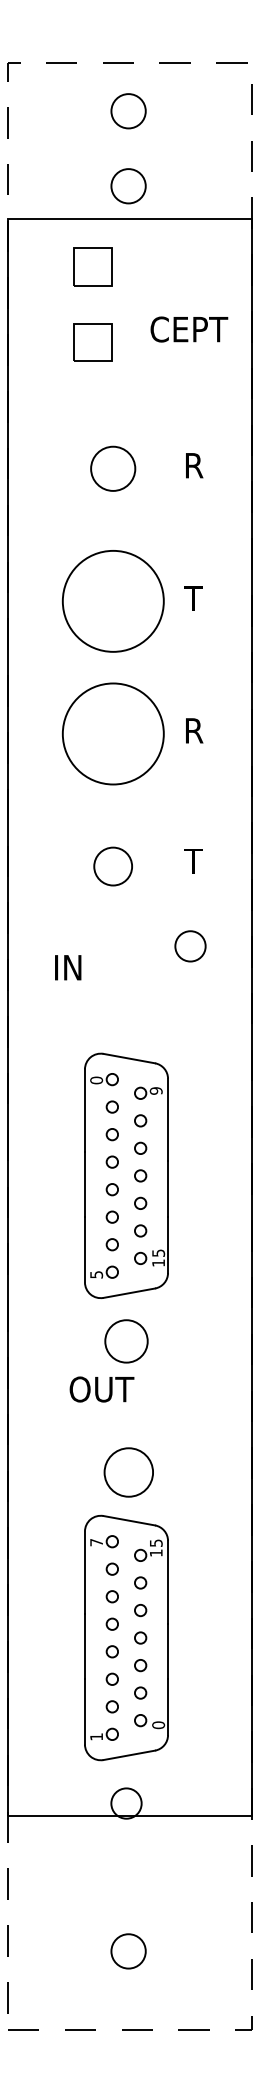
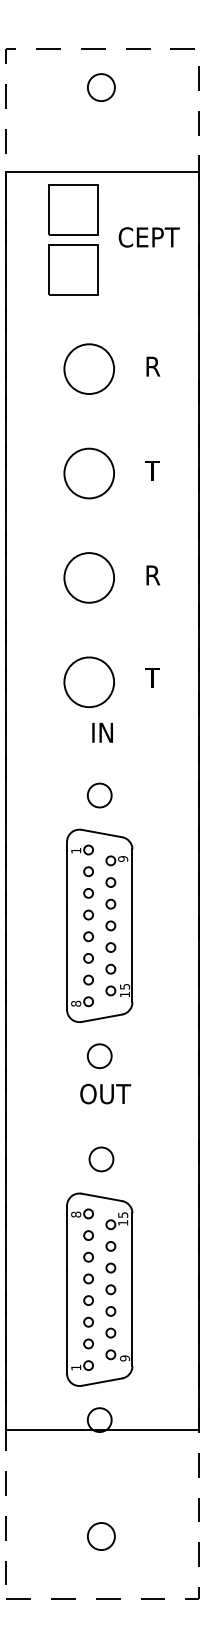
circle: (128, 186) -> (101, 146), removed
part: (93, 266) -> (73, 209), size x1.67
text: (189, 329) -> (149, 237), moved
part: (93, 342) -> (73, 269), size x1.67
circle: (112, 468) -> (88, 368), size x1.43
circle: (112, 601) -> (88, 473), size x0.62
circle: (112, 733) -> (88, 577), size x0.62
circle: (112, 866) -> (88, 682), size x1.67
circle: (190, 946) -> (99, 795), moved
text: (68, 967) -> (102, 732), moved
text: (96, 1080) -> (76, 850), 0 -> 1
text: (96, 1274) -> (76, 1003), 5 -> 8
circle: (126, 1341) -> (99, 1056), size x0.71
text: (101, 1389) -> (105, 1094), moved
circle: (128, 1472) -> (101, 1159), size x0.62
text: (96, 1542) -> (76, 1214), 7 -> 8
text: (158, 1725) -> (124, 1358), 0 -> 9

